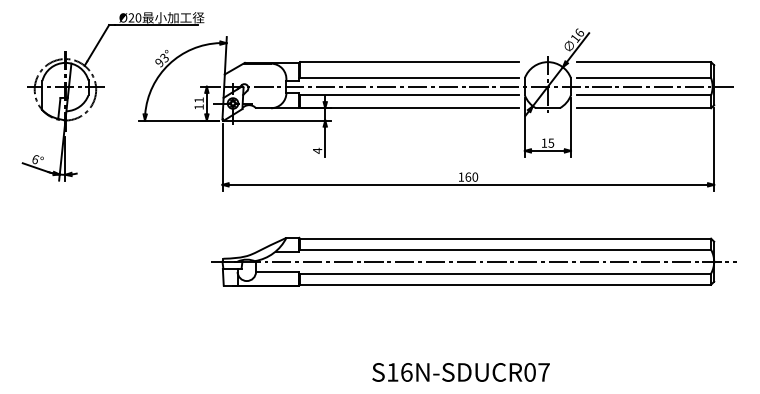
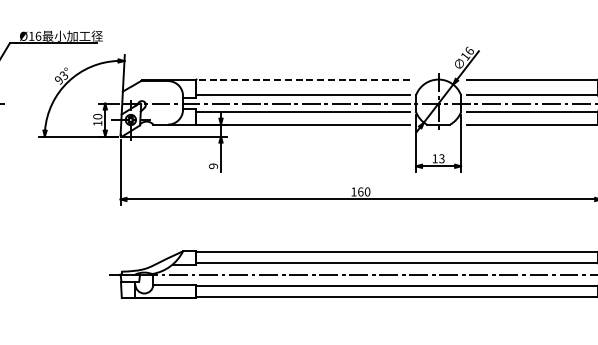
text: (134, 17) -> (34, 35), Ø20 -> Ø16
line: (408, 62) -> (302, 79), solid -> dashed
text: (198, 99) -> (97, 116), 11 -> 10
text: (551, 142) -> (442, 158), 15 -> 13
text: (317, 150) -> (213, 165), 4 -> 9

